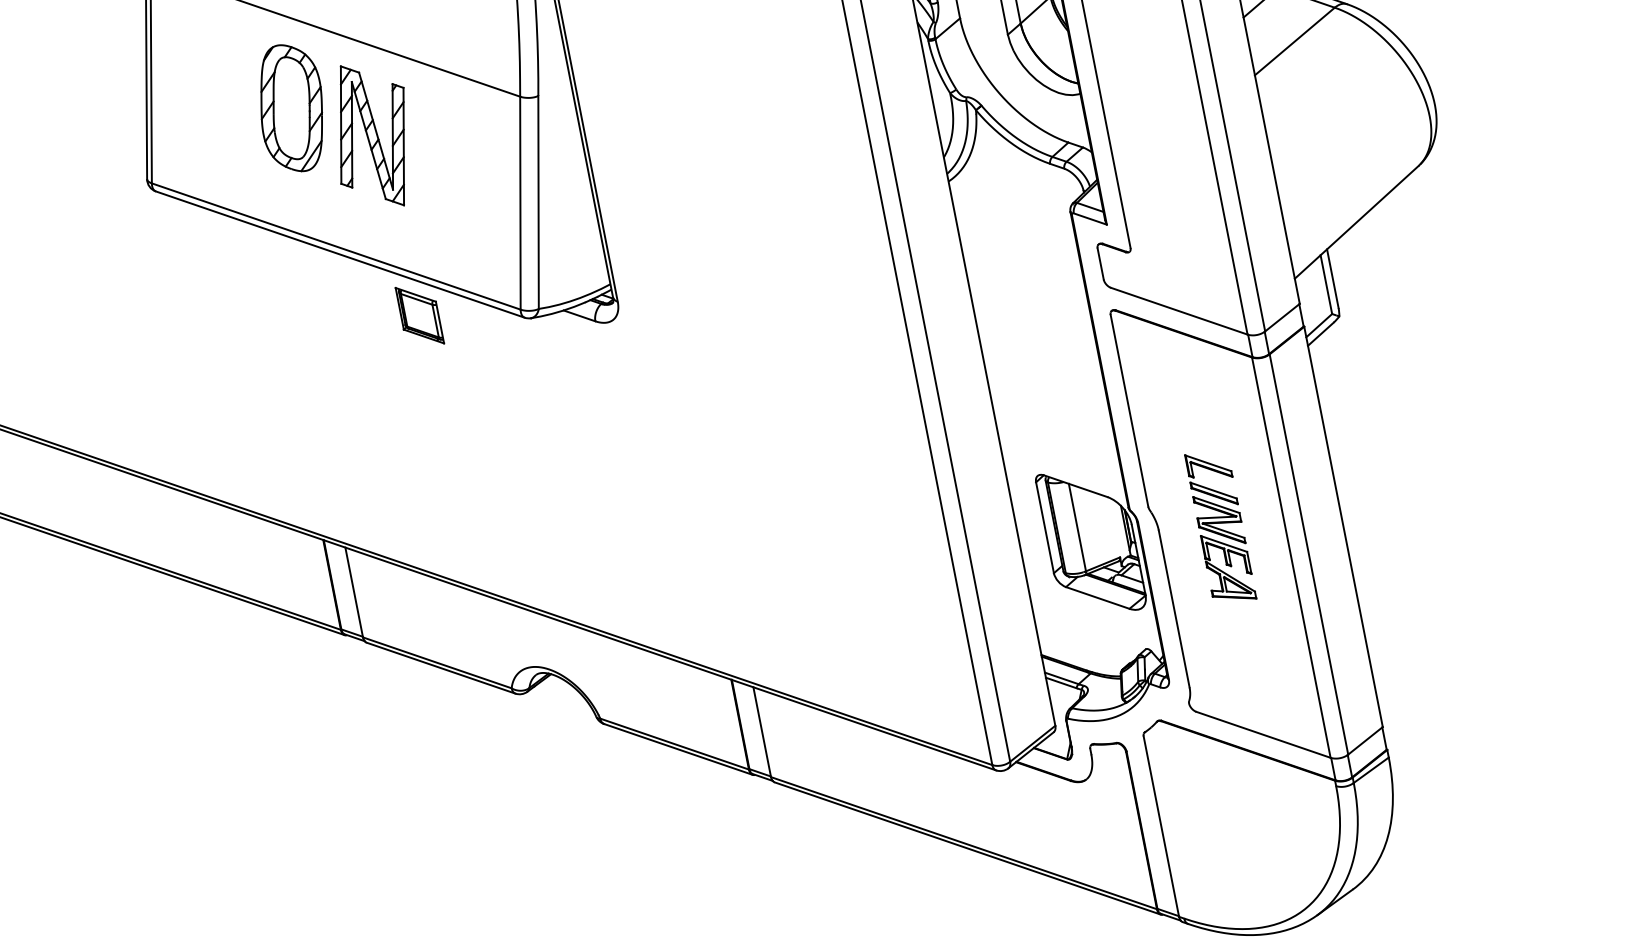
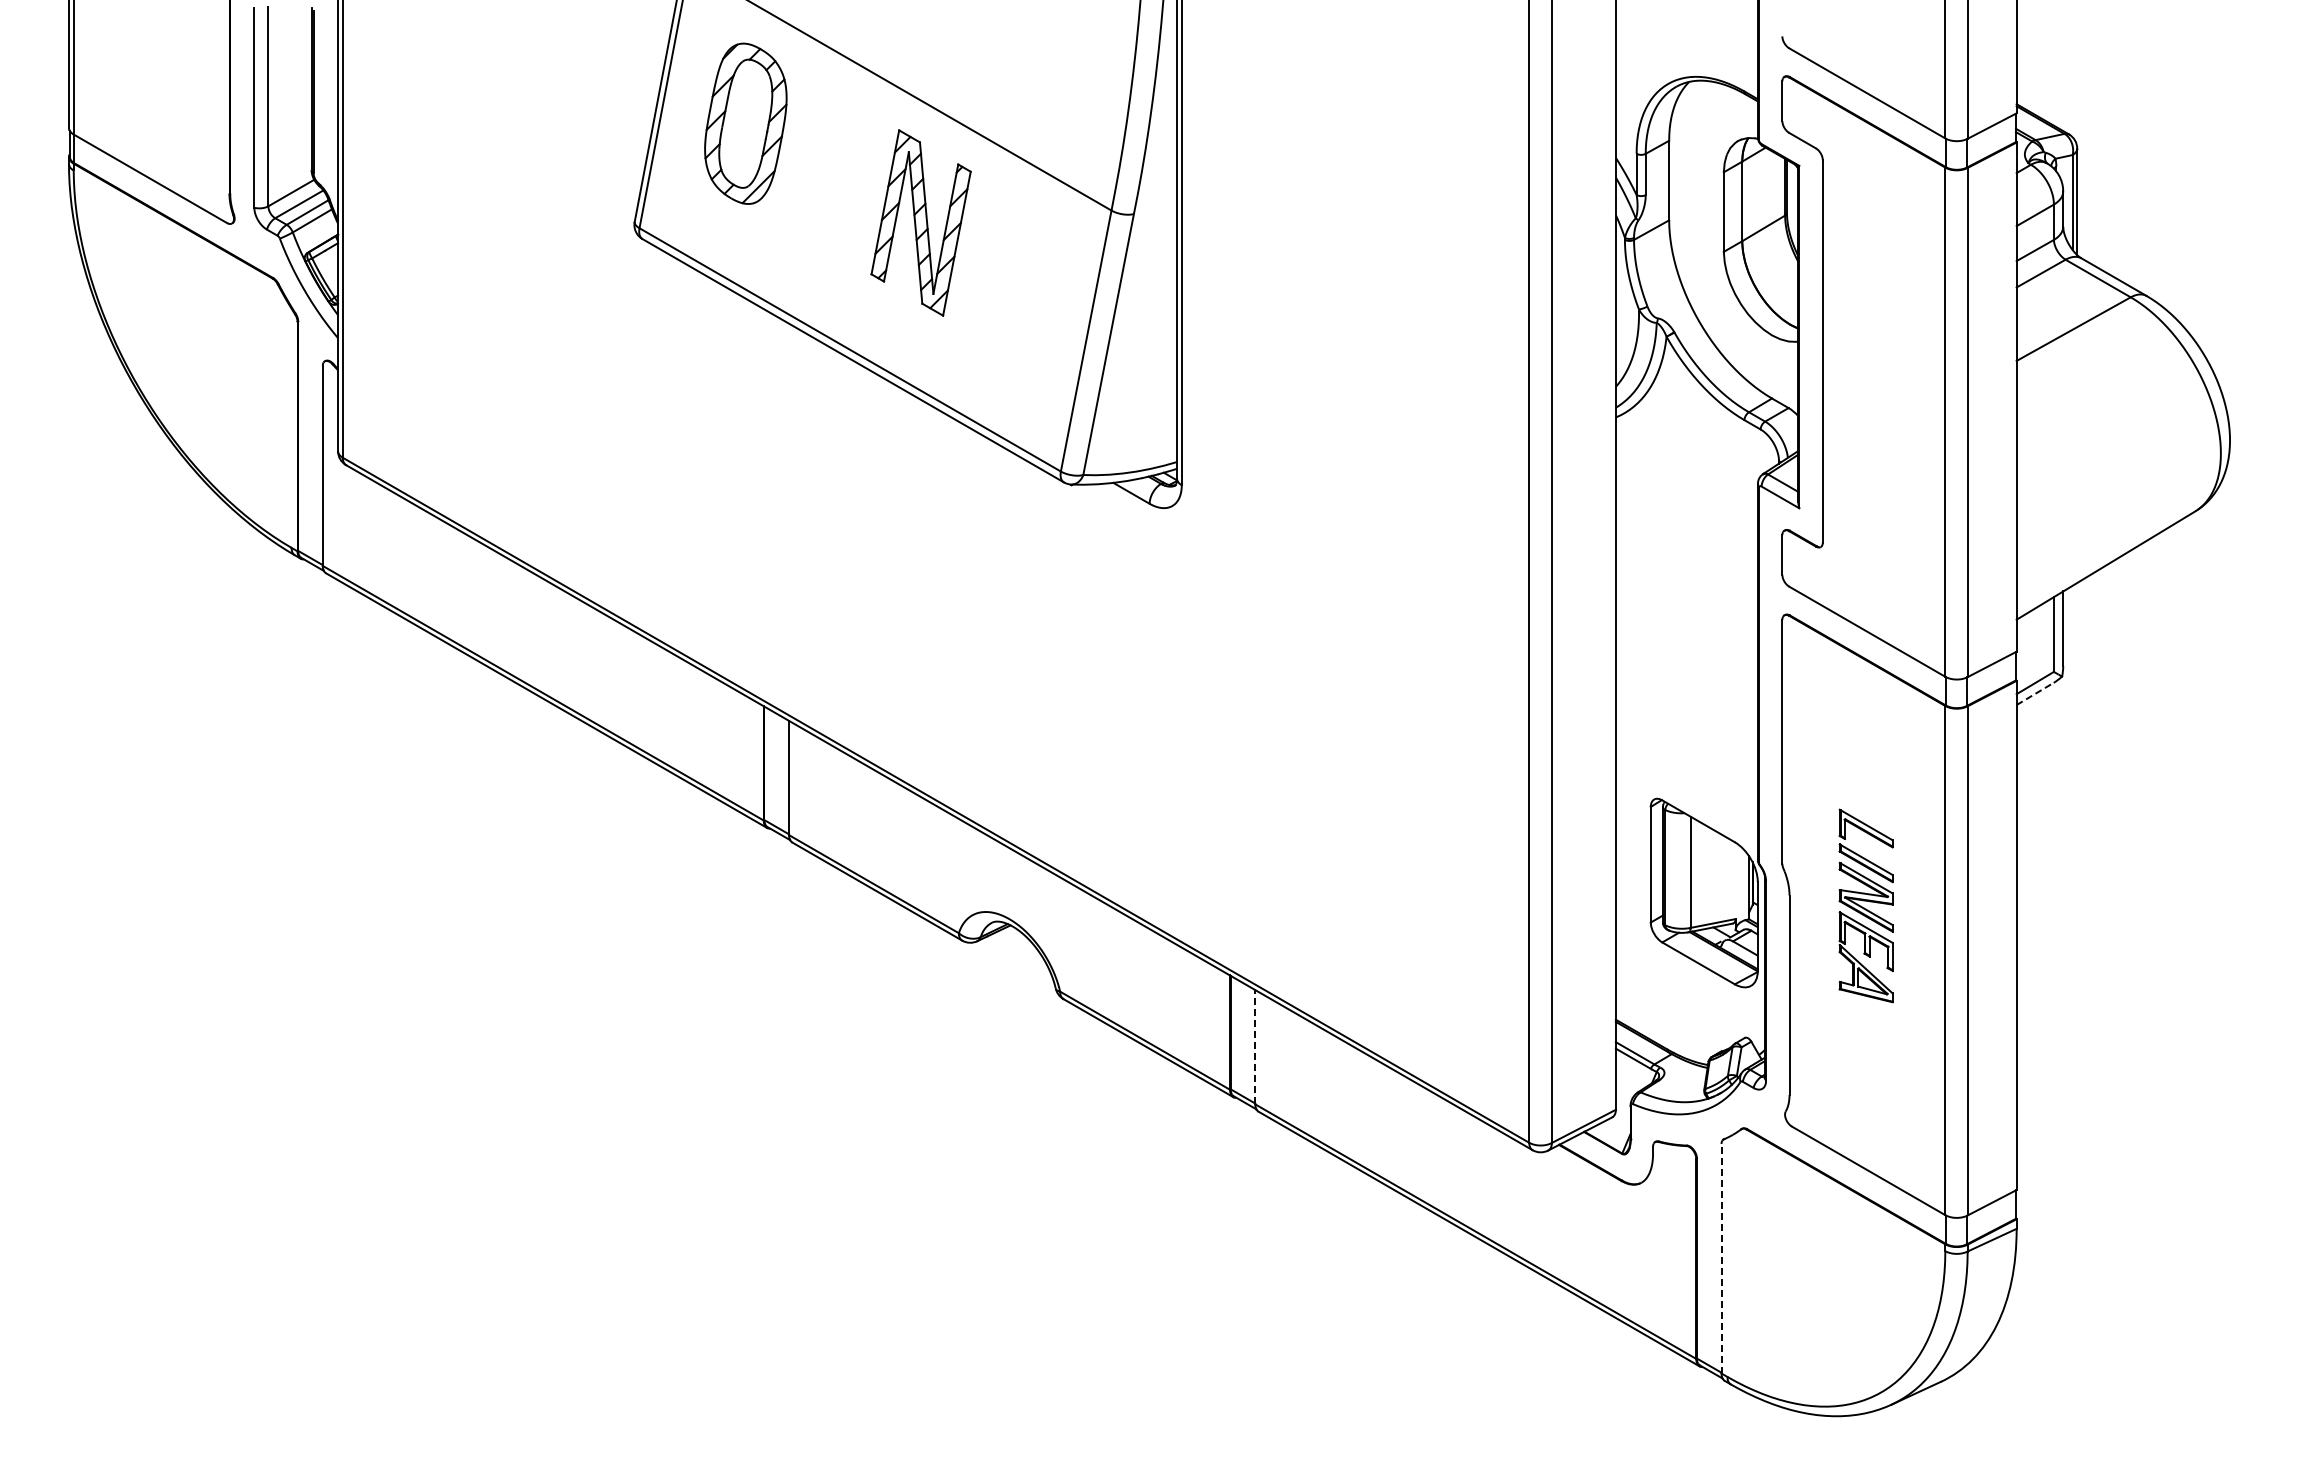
part: (291, 108) -> (745, 123), moved
part: (420, 315) -> (936, 454), removed
line: (1321, 333) -> (2035, 693), solid -> dashed
line: (762, 731) -> (1255, 1046), solid -> dashed
line: (1161, 826) -> (1721, 1258), solid -> dashed

